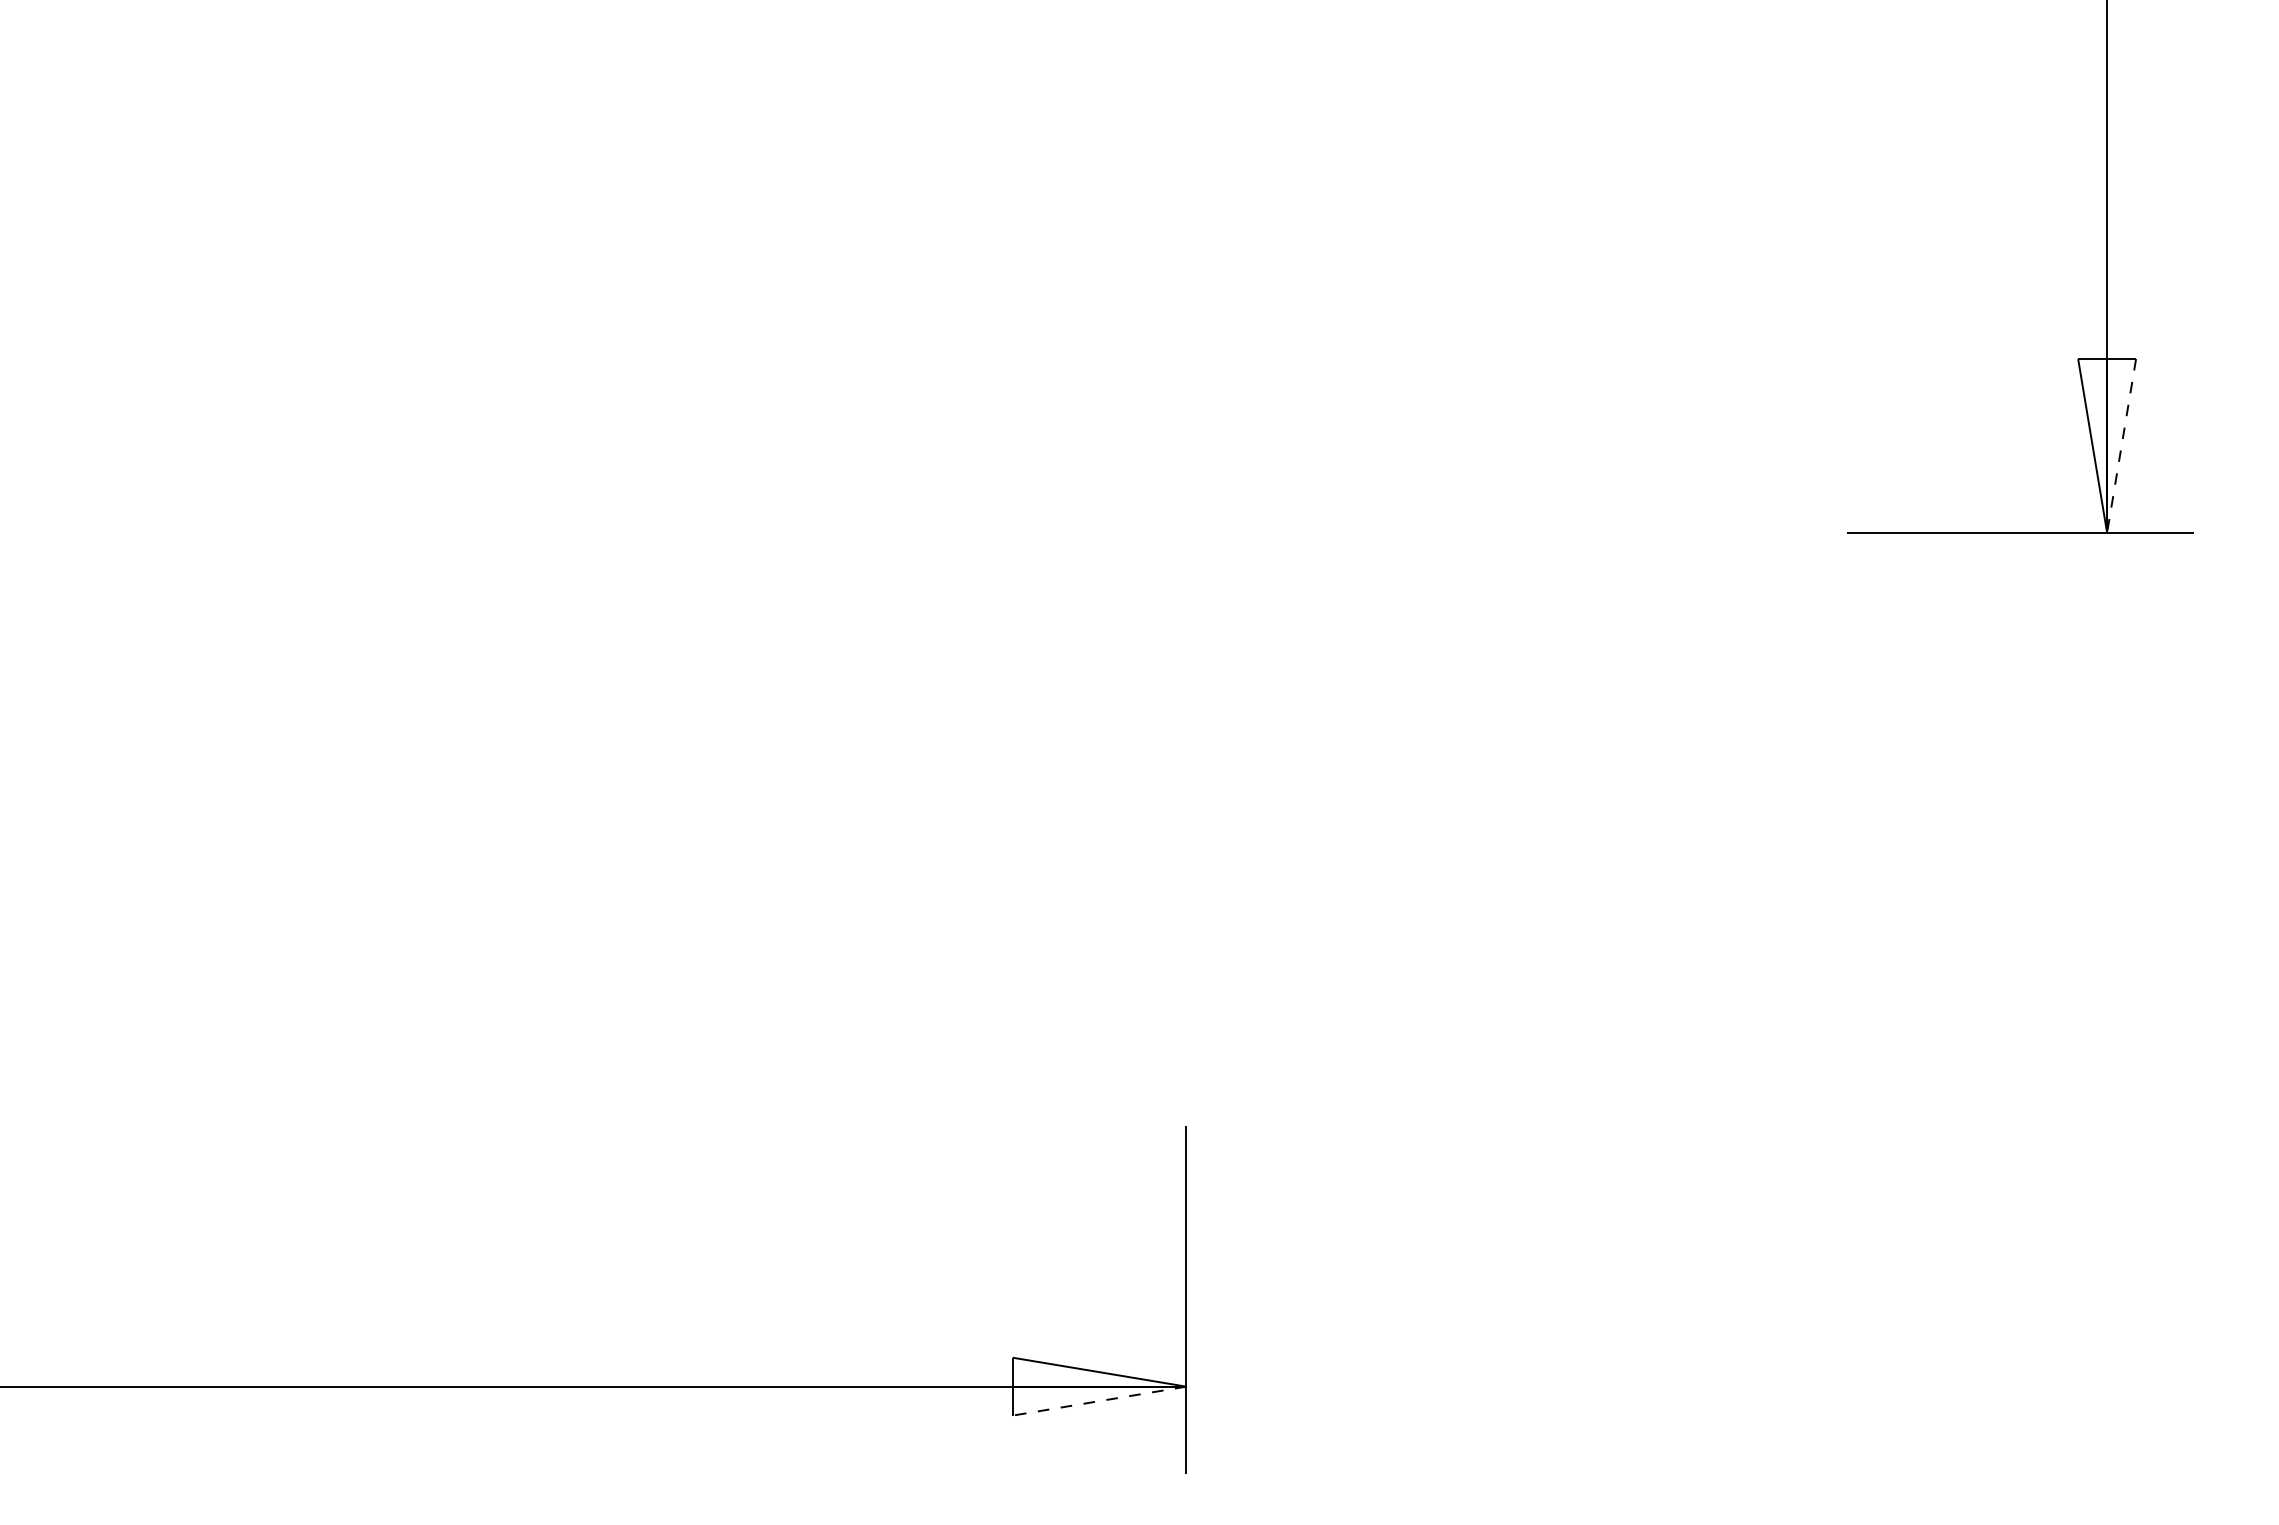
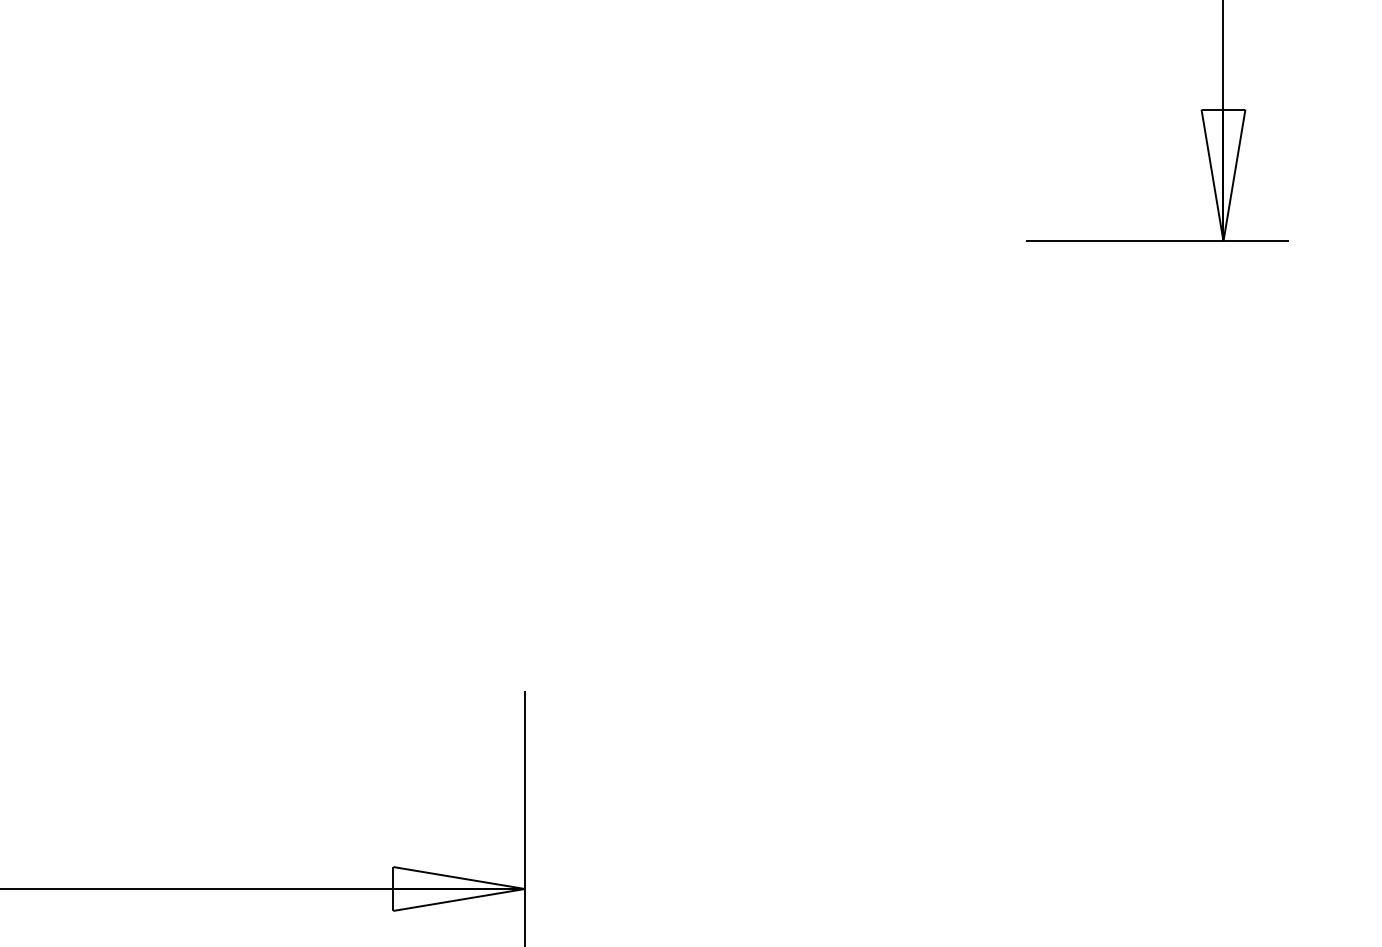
line: (2121, 446) -> (1234, 175), dashed -> solid
line: (1099, 1401) -> (459, 900), dashed -> solid

